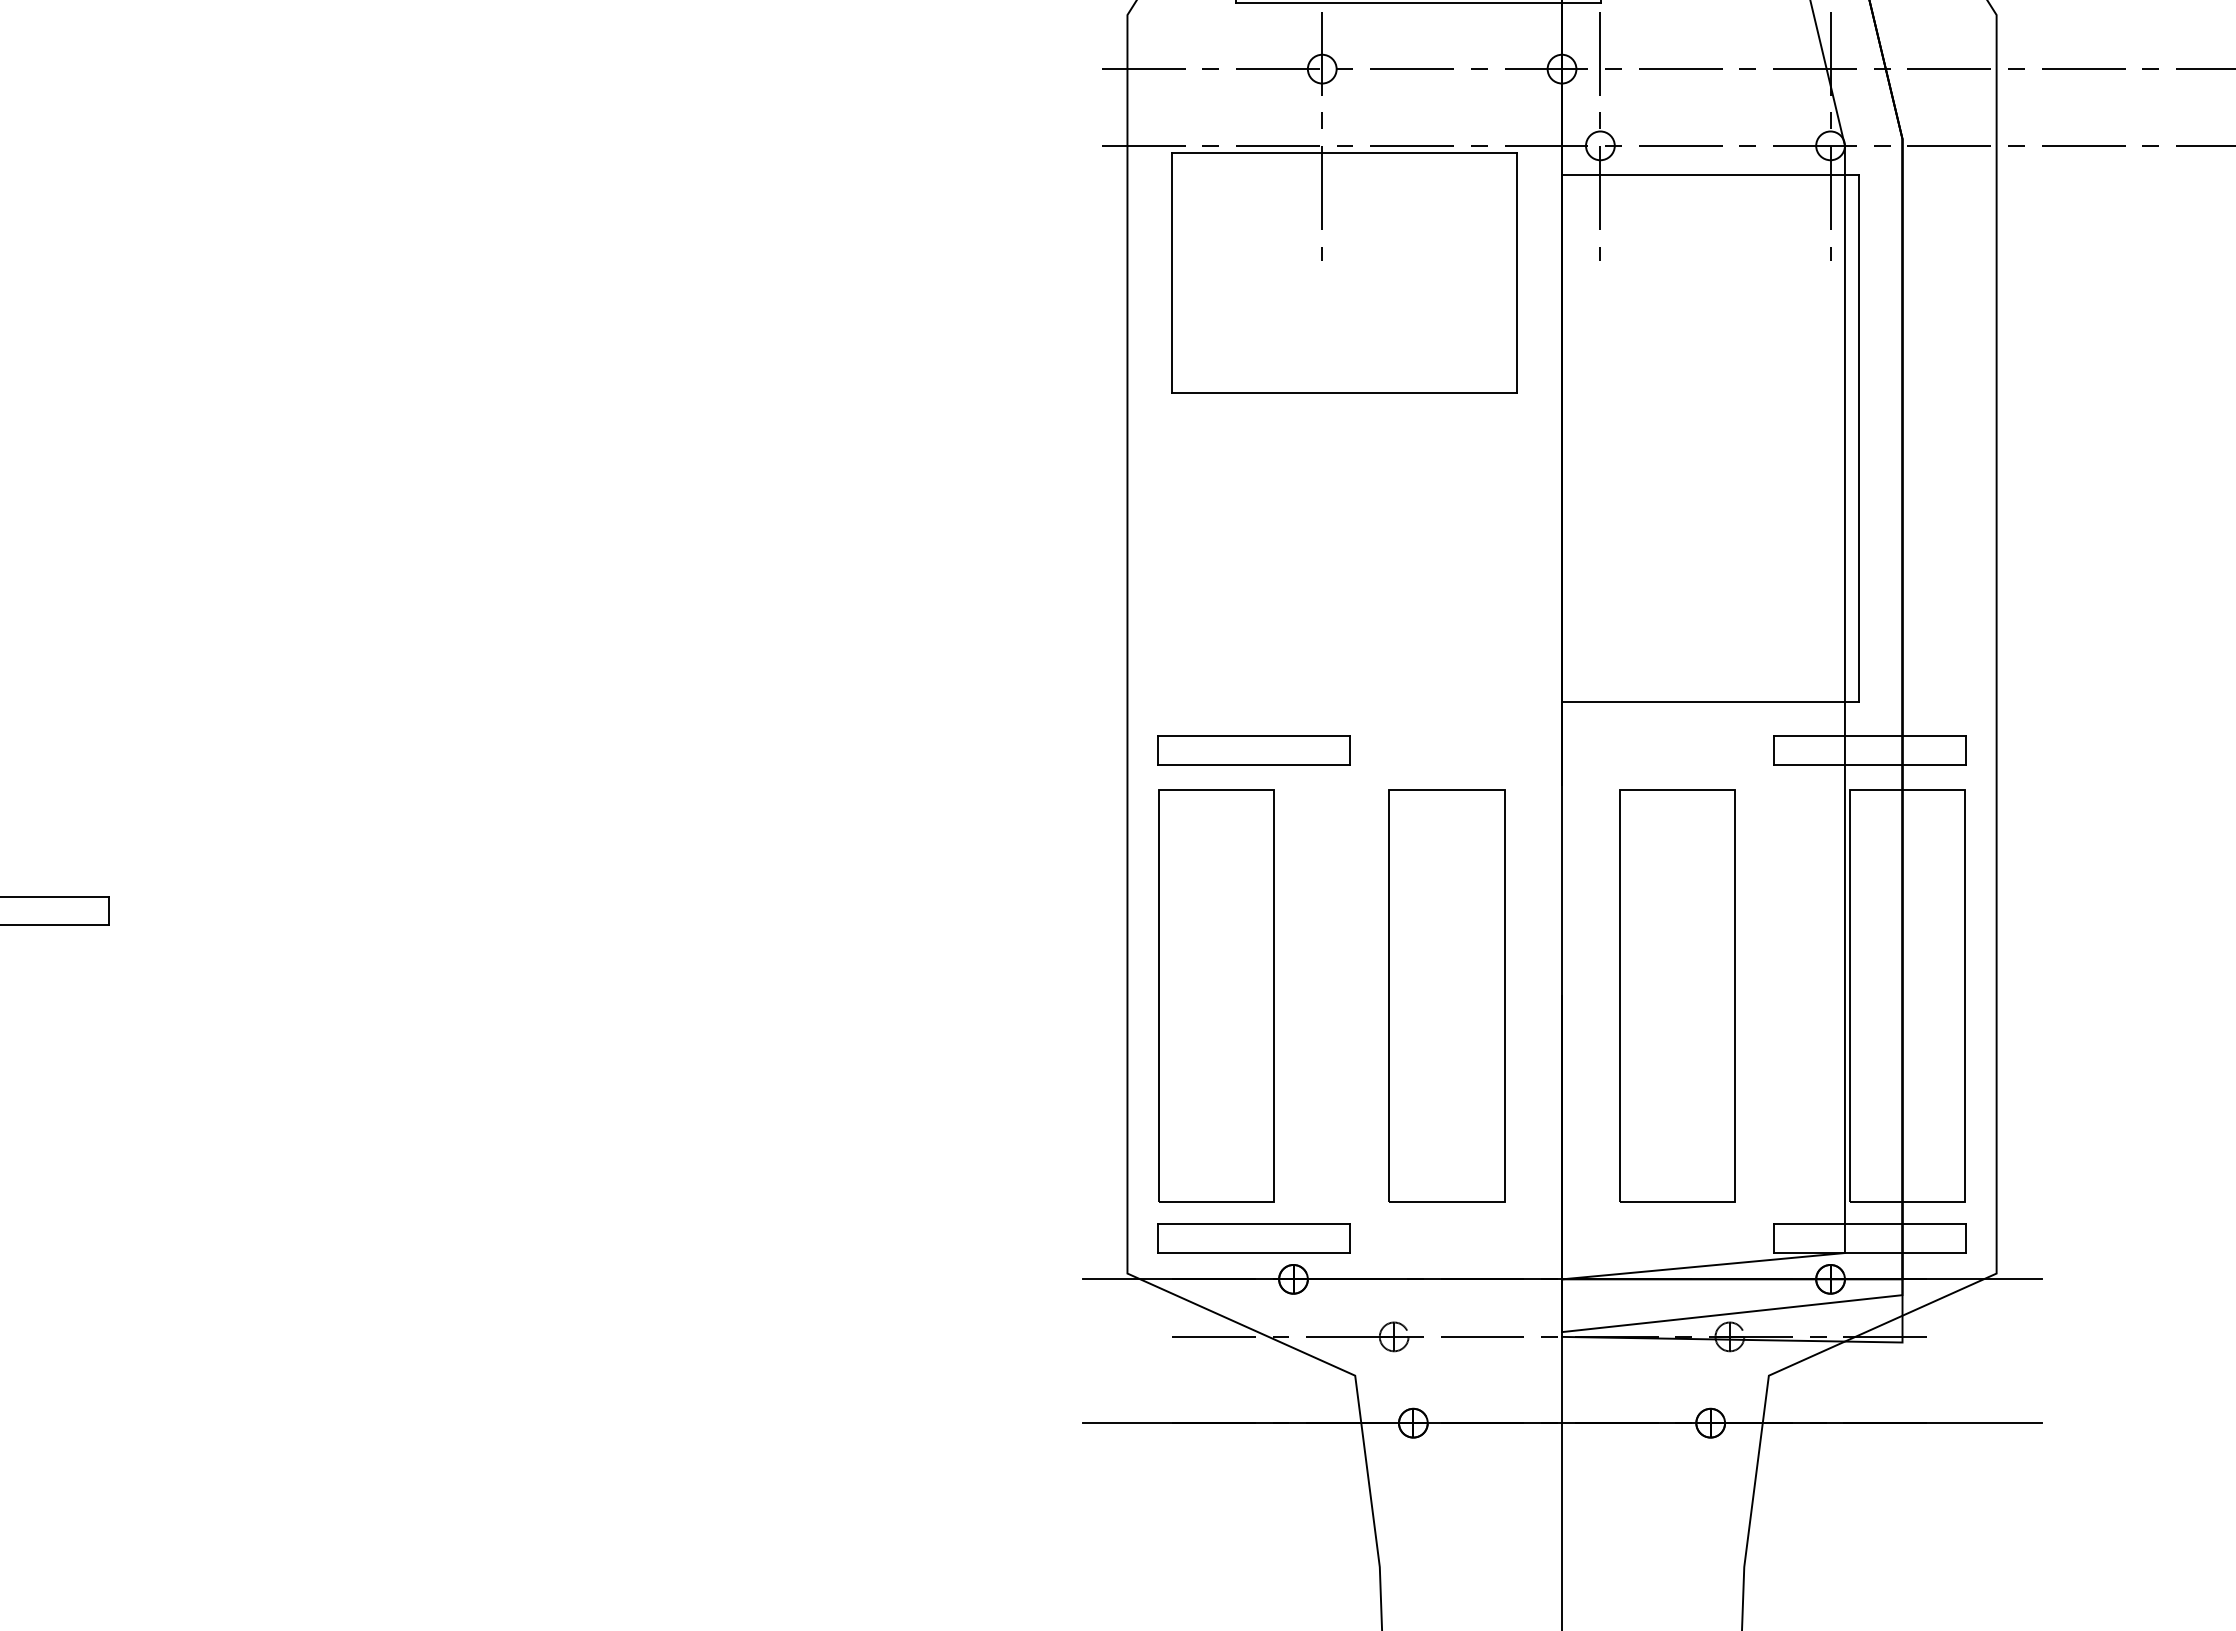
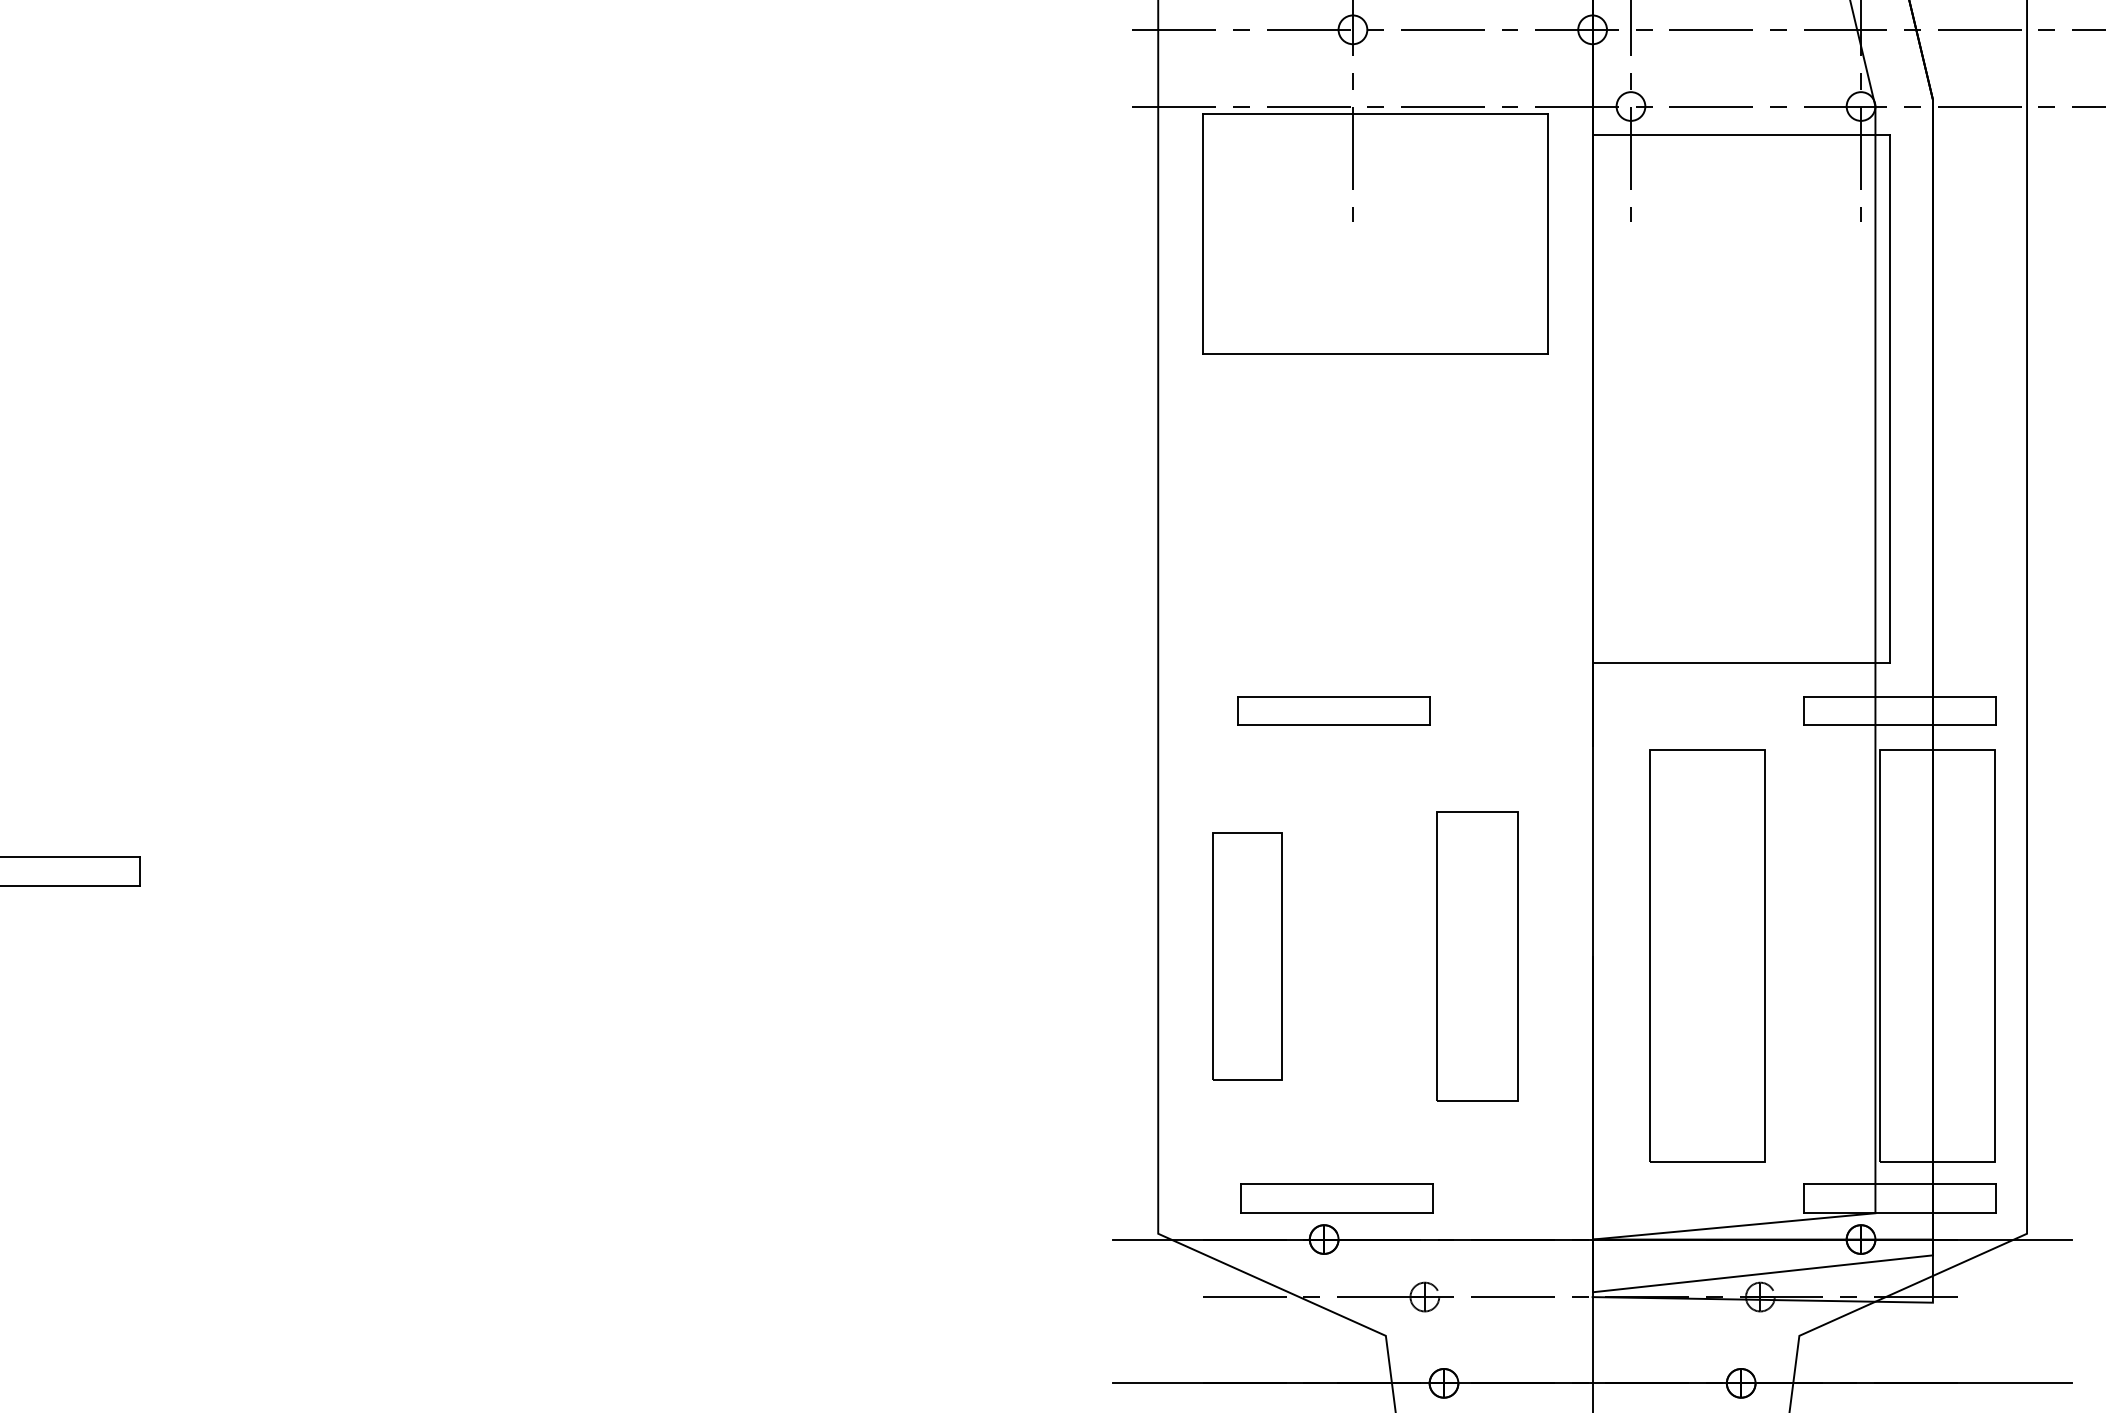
part: (1253, 750) -> (1333, 710), moved
part: (1216, 995) -> (1247, 955), size x0.6
part: (1446, 995) -> (1477, 955), size x0.7
part: (1253, 1238) -> (1336, 1198), moved

